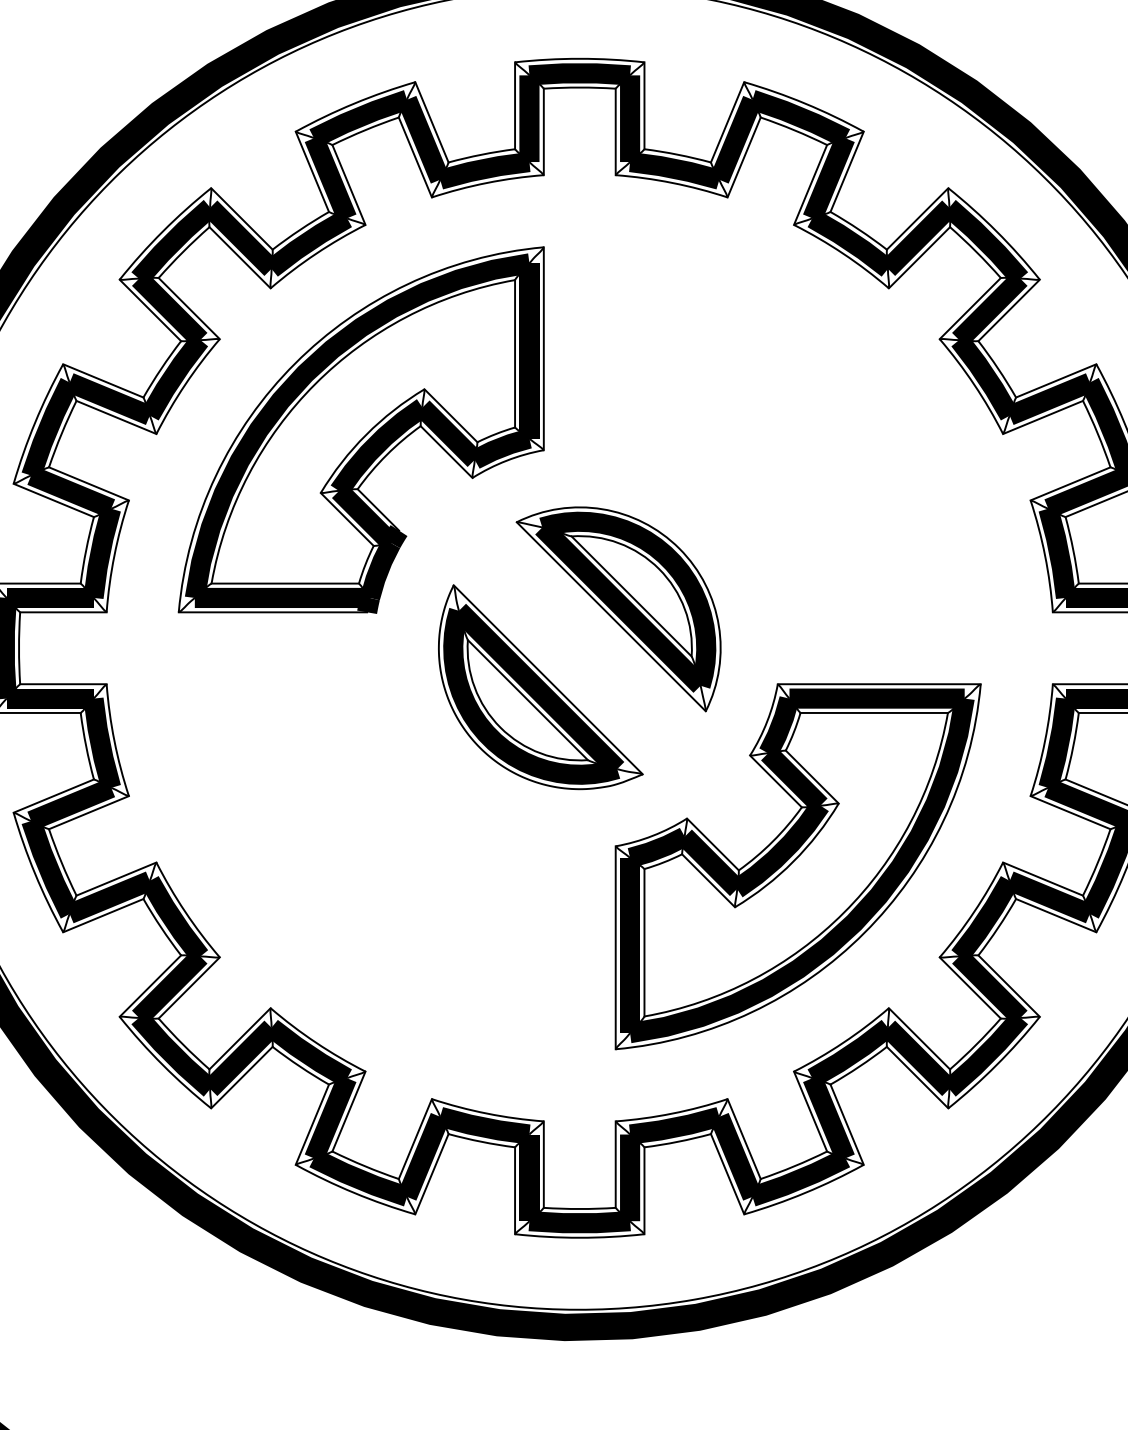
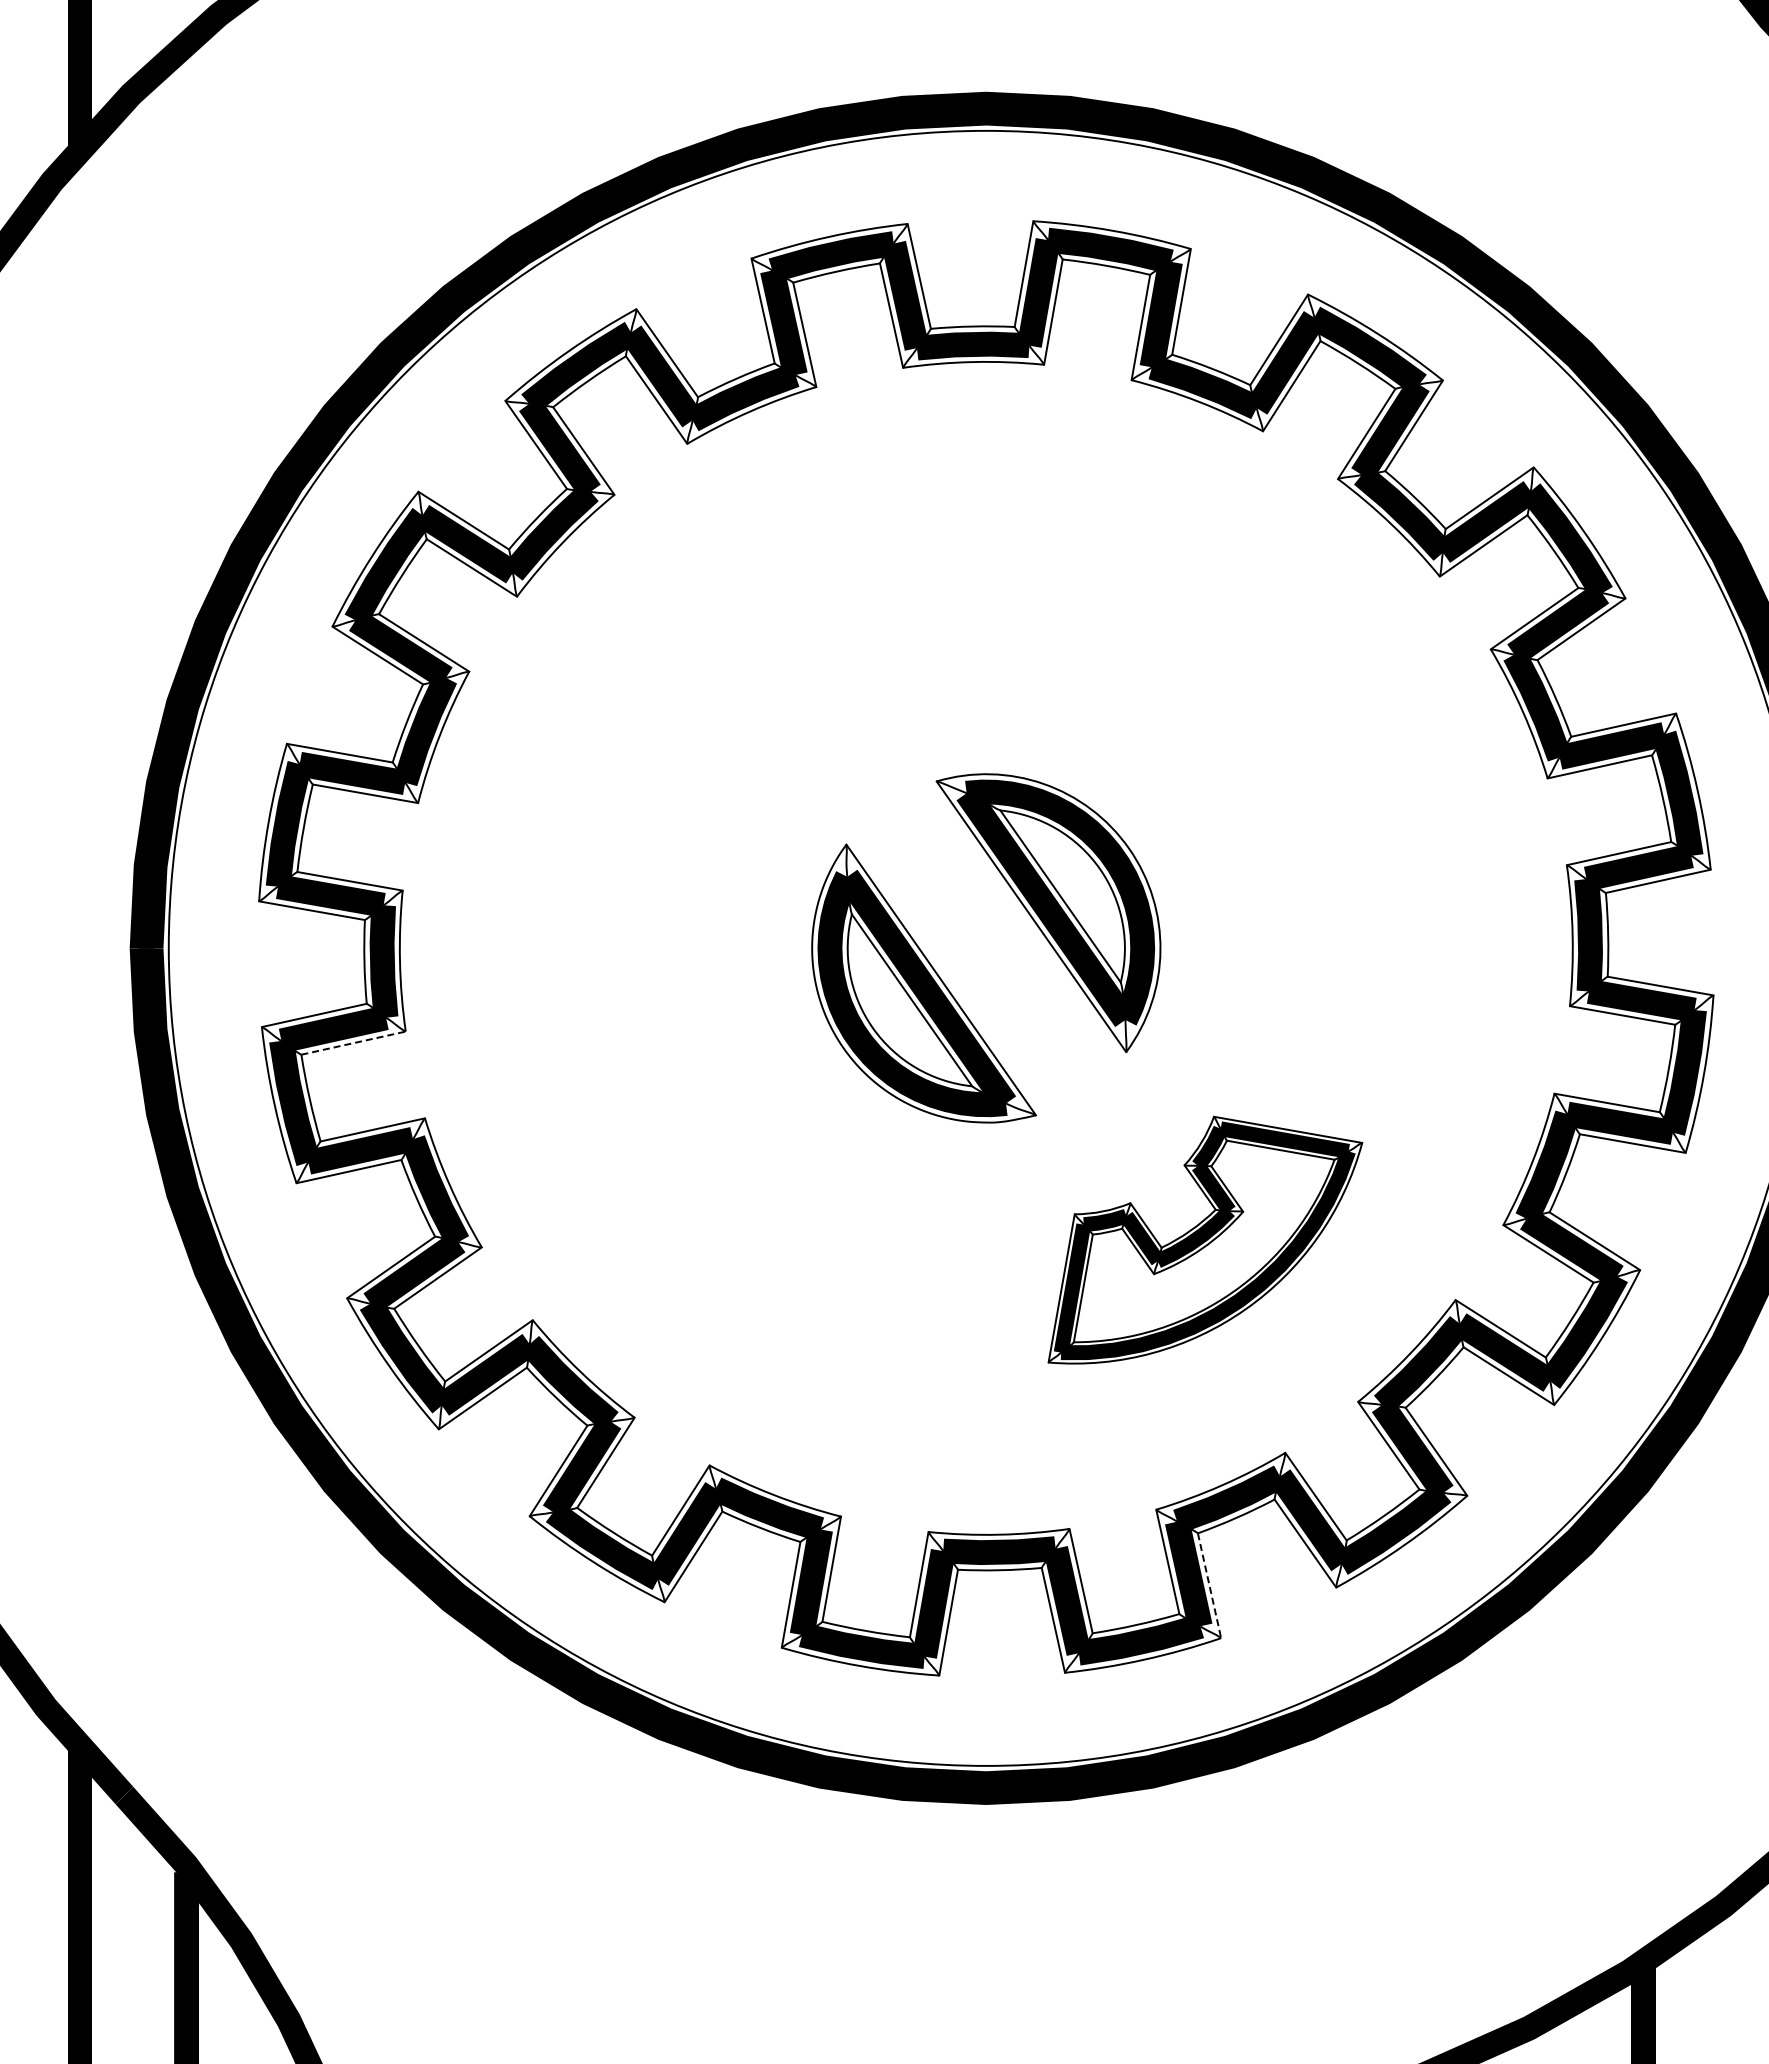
part: (364, 445) -> (767, 655), removed
line: (89, 812) -> (354, 1043), solid -> dashed
part: (795, 849) -> (1205, 1239), size x0.6
line: (847, 1124) -> (1209, 1585), solid -> dashed

